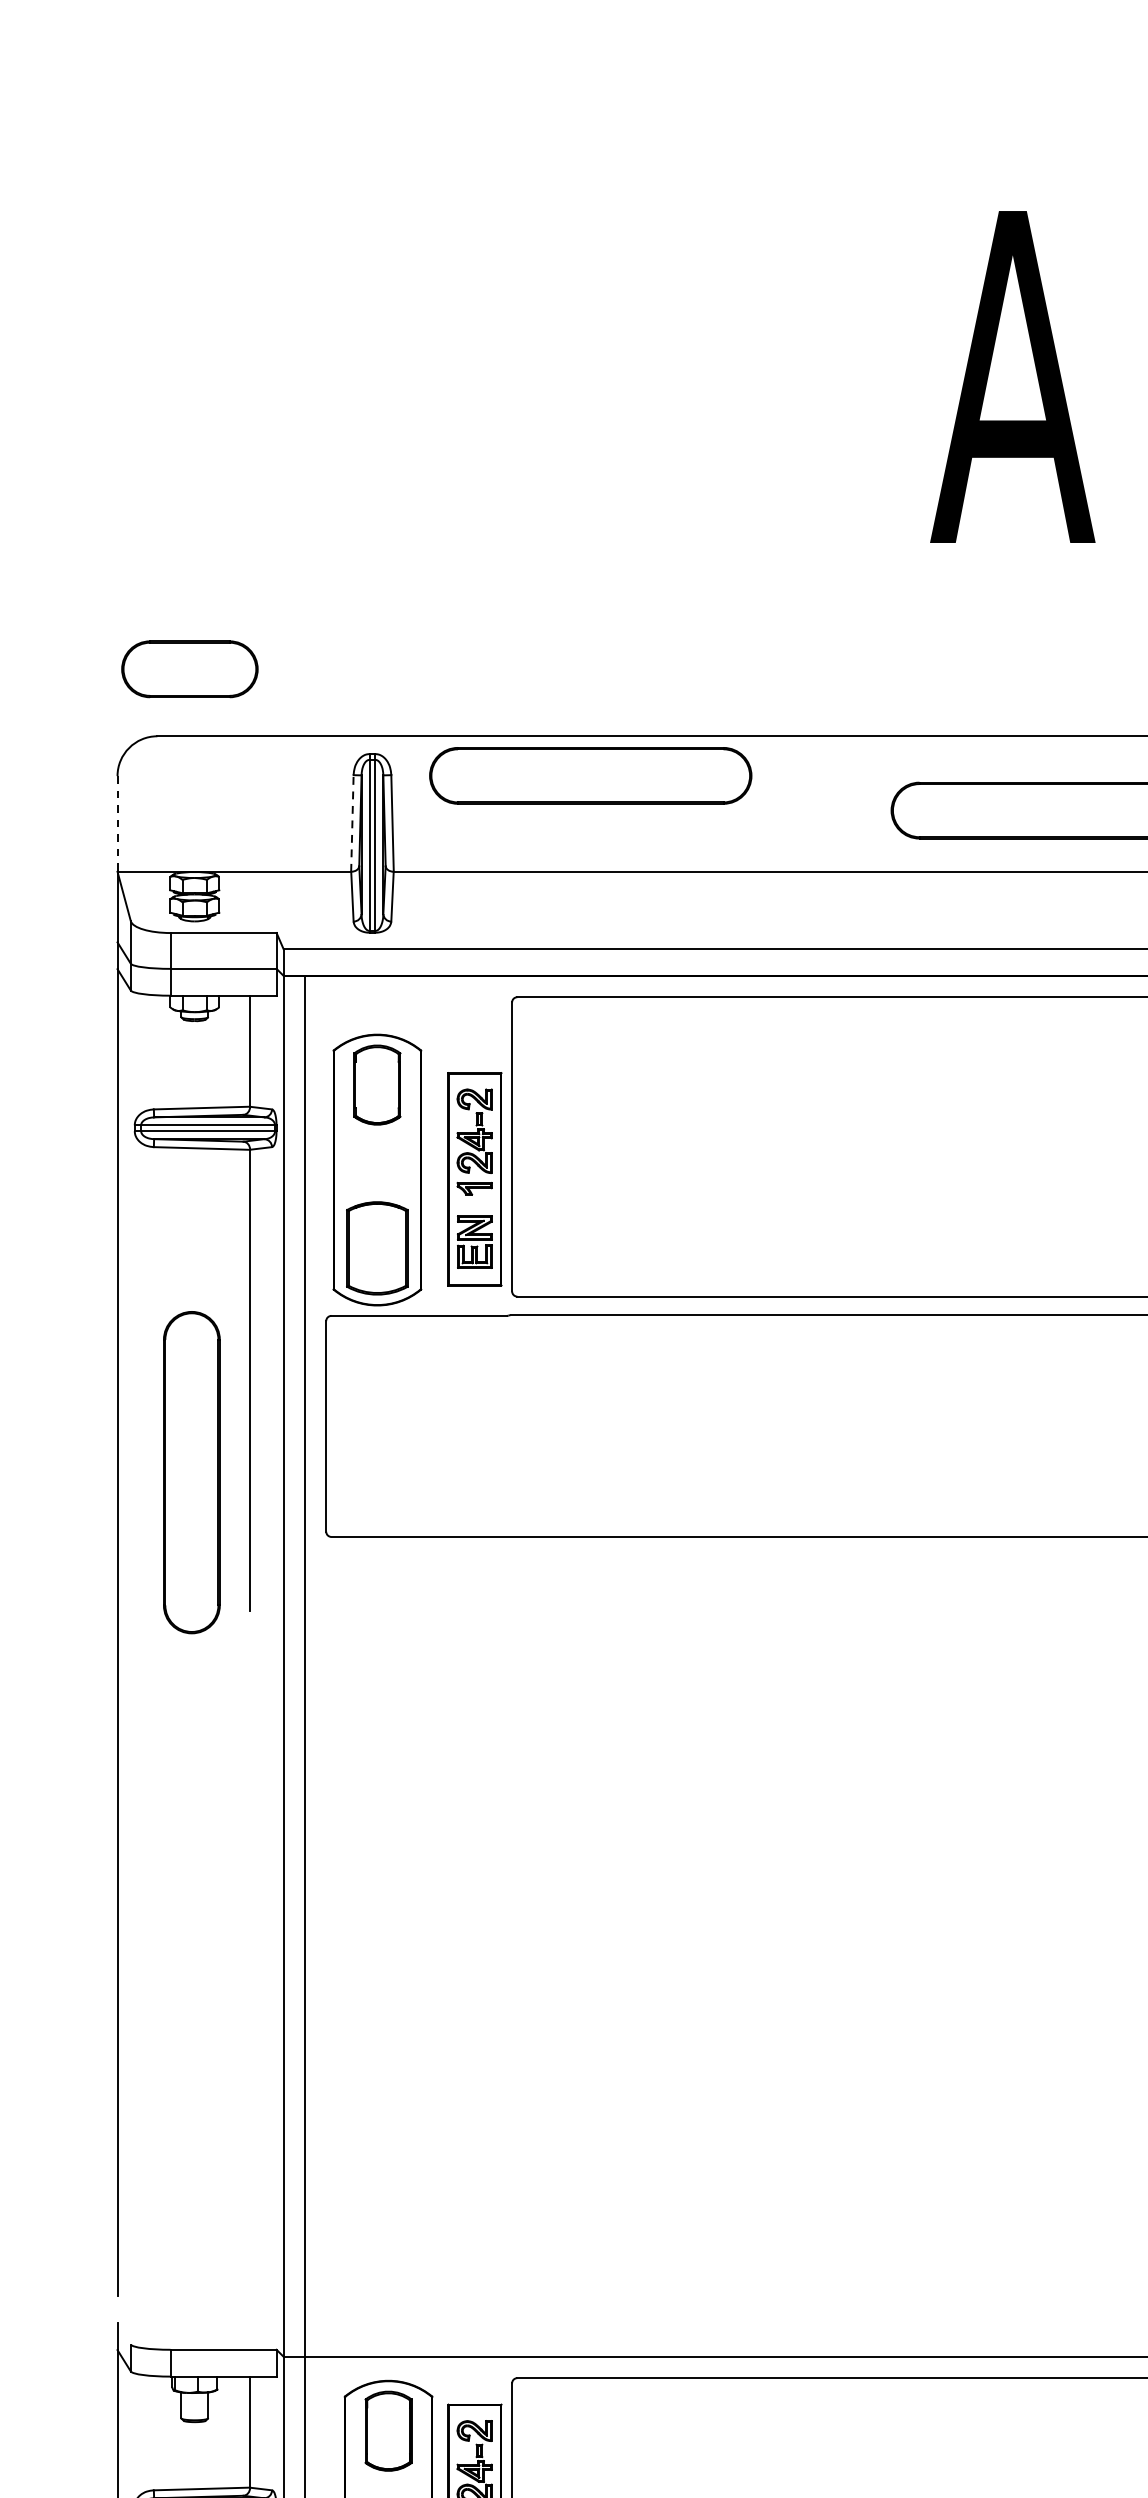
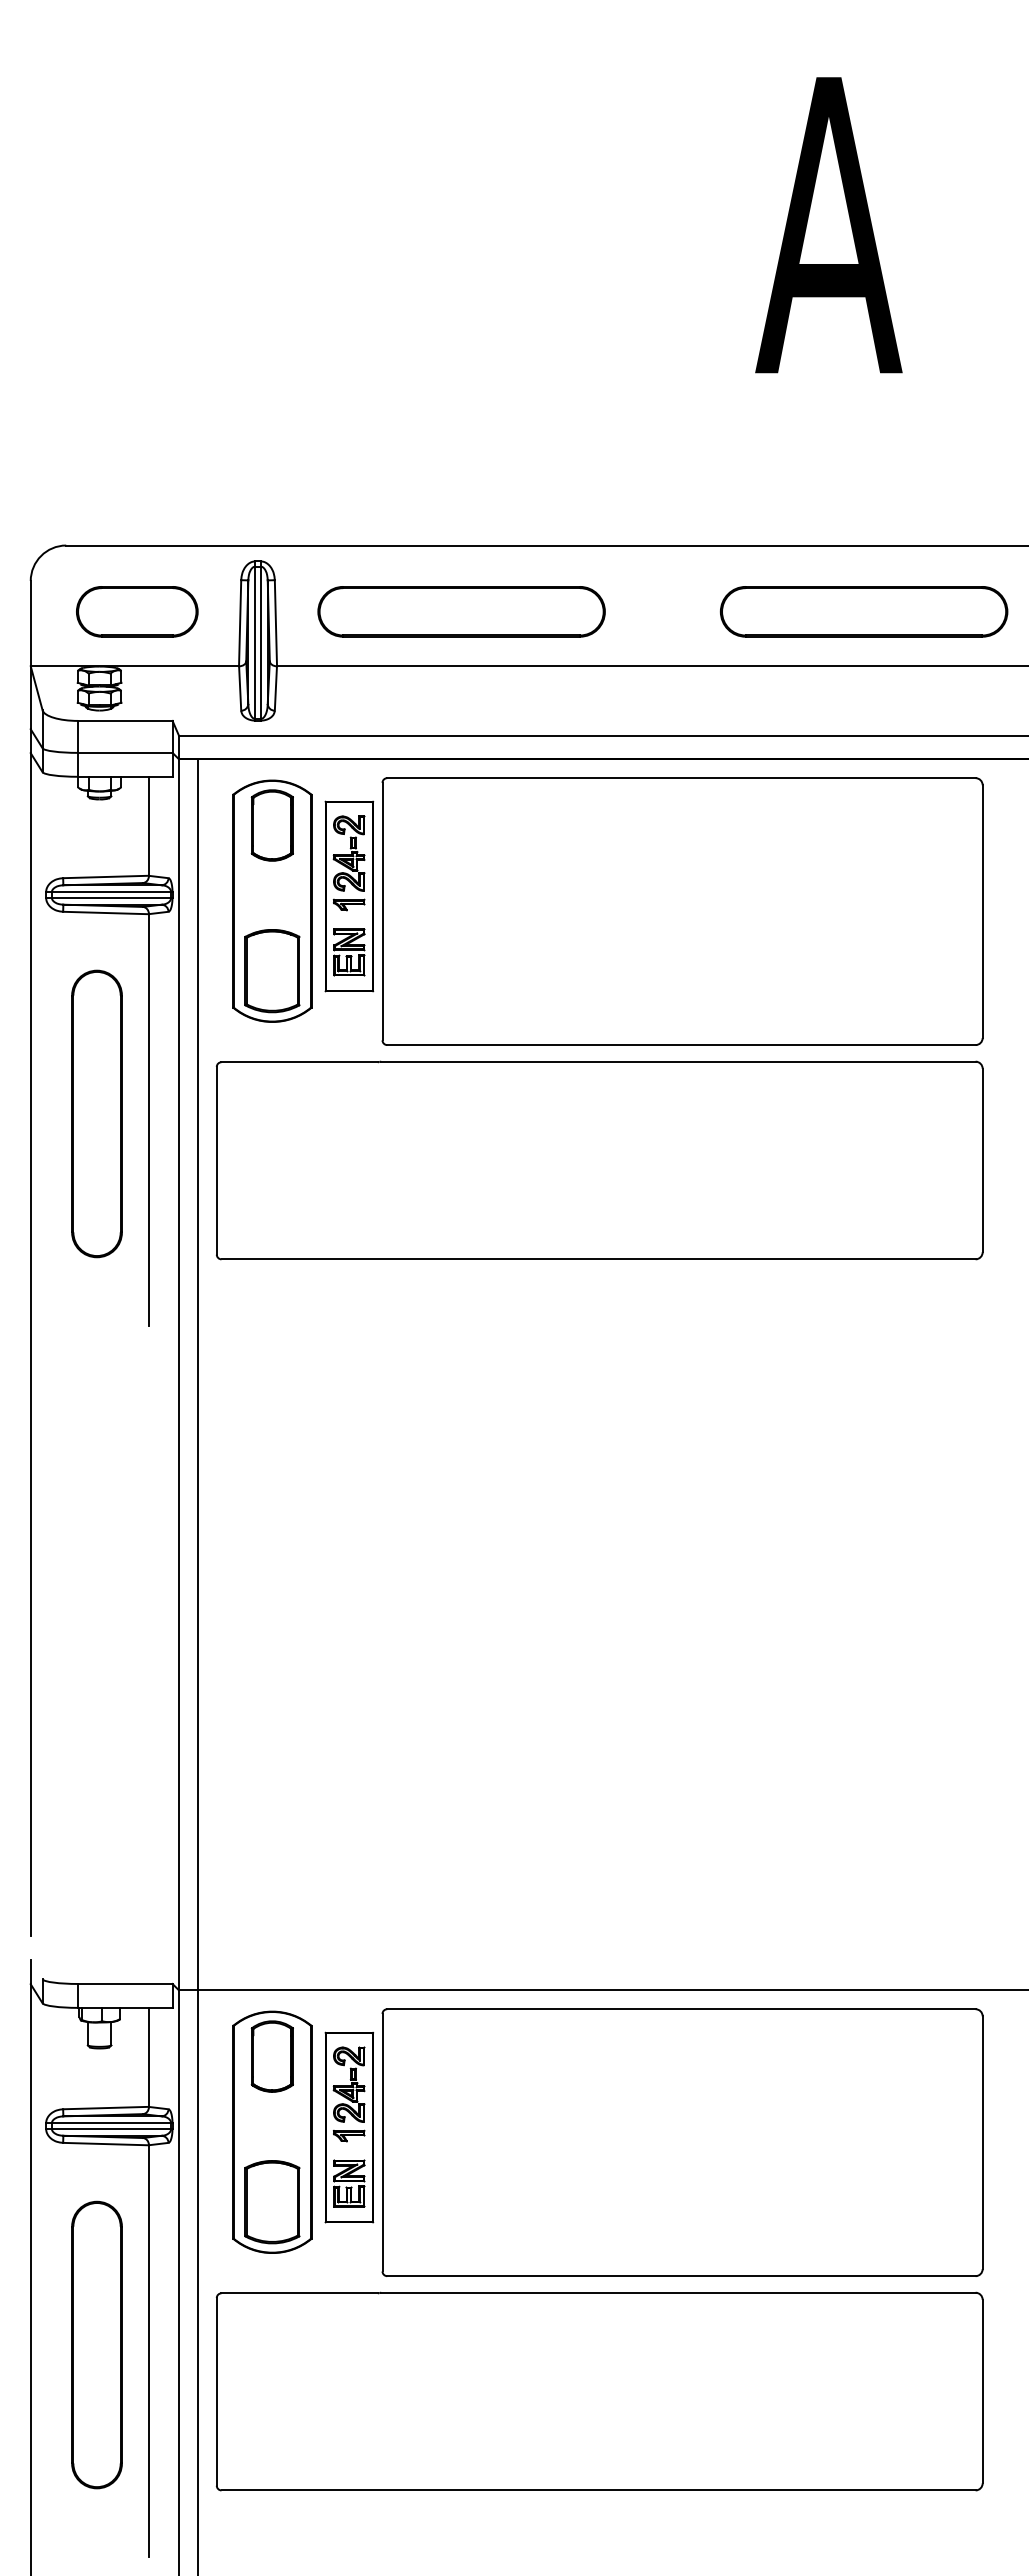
part: (190, 668) -> (137, 611), moved
part: (590, 775) -> (461, 611), moved
line: (352, 822) -> (240, 622), dashed -> solid
line: (117, 823) -> (30, 623), dashed -> solid
part: (377, 1169) -> (272, 900), moved
part: (475, 1179) -> (349, 896), moved
part: (191, 1472) -> (96, 1113), moved

